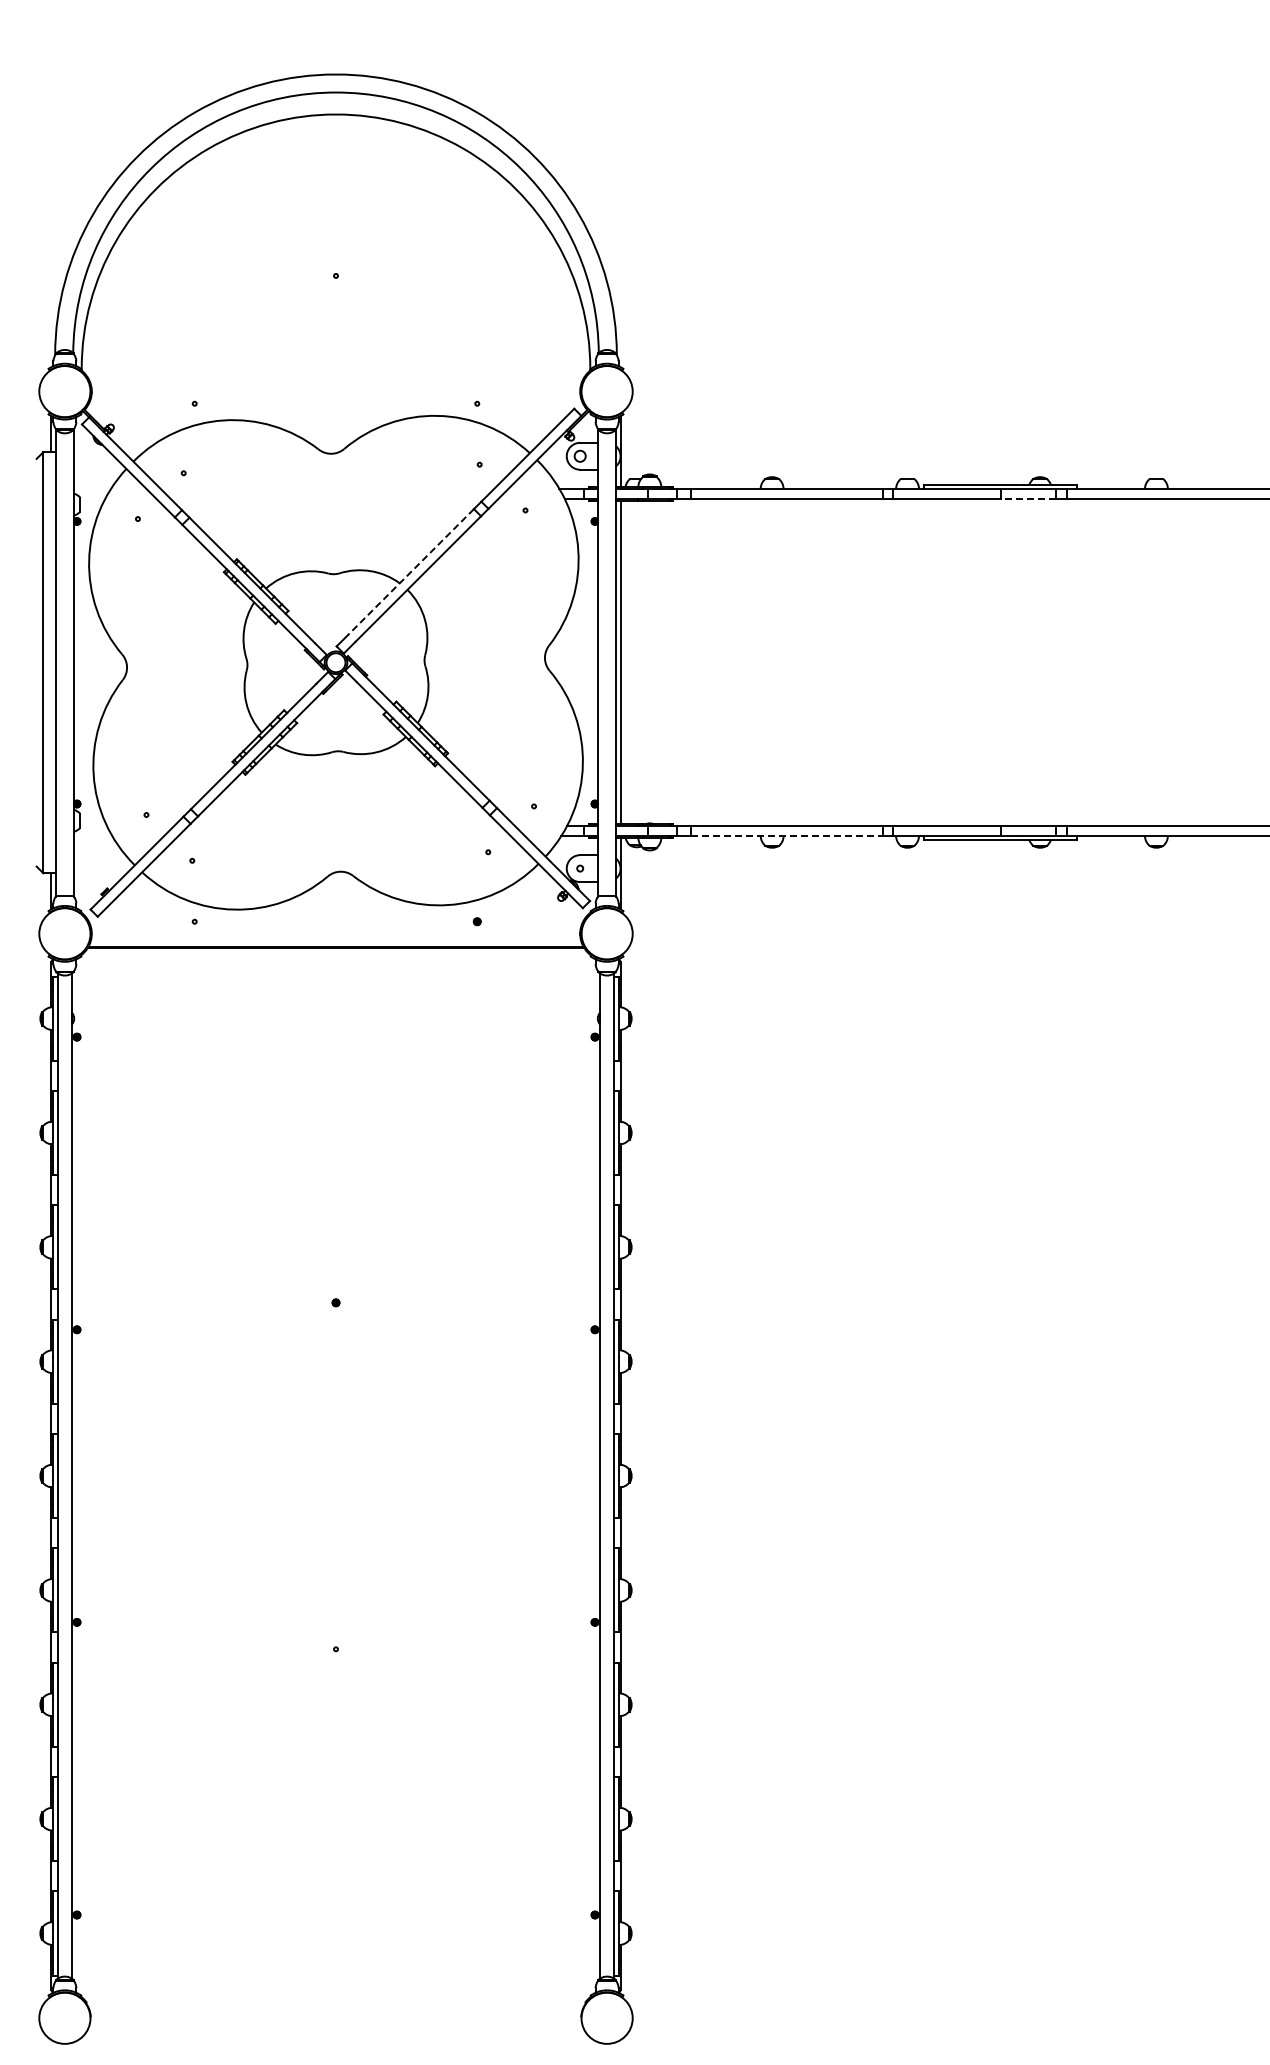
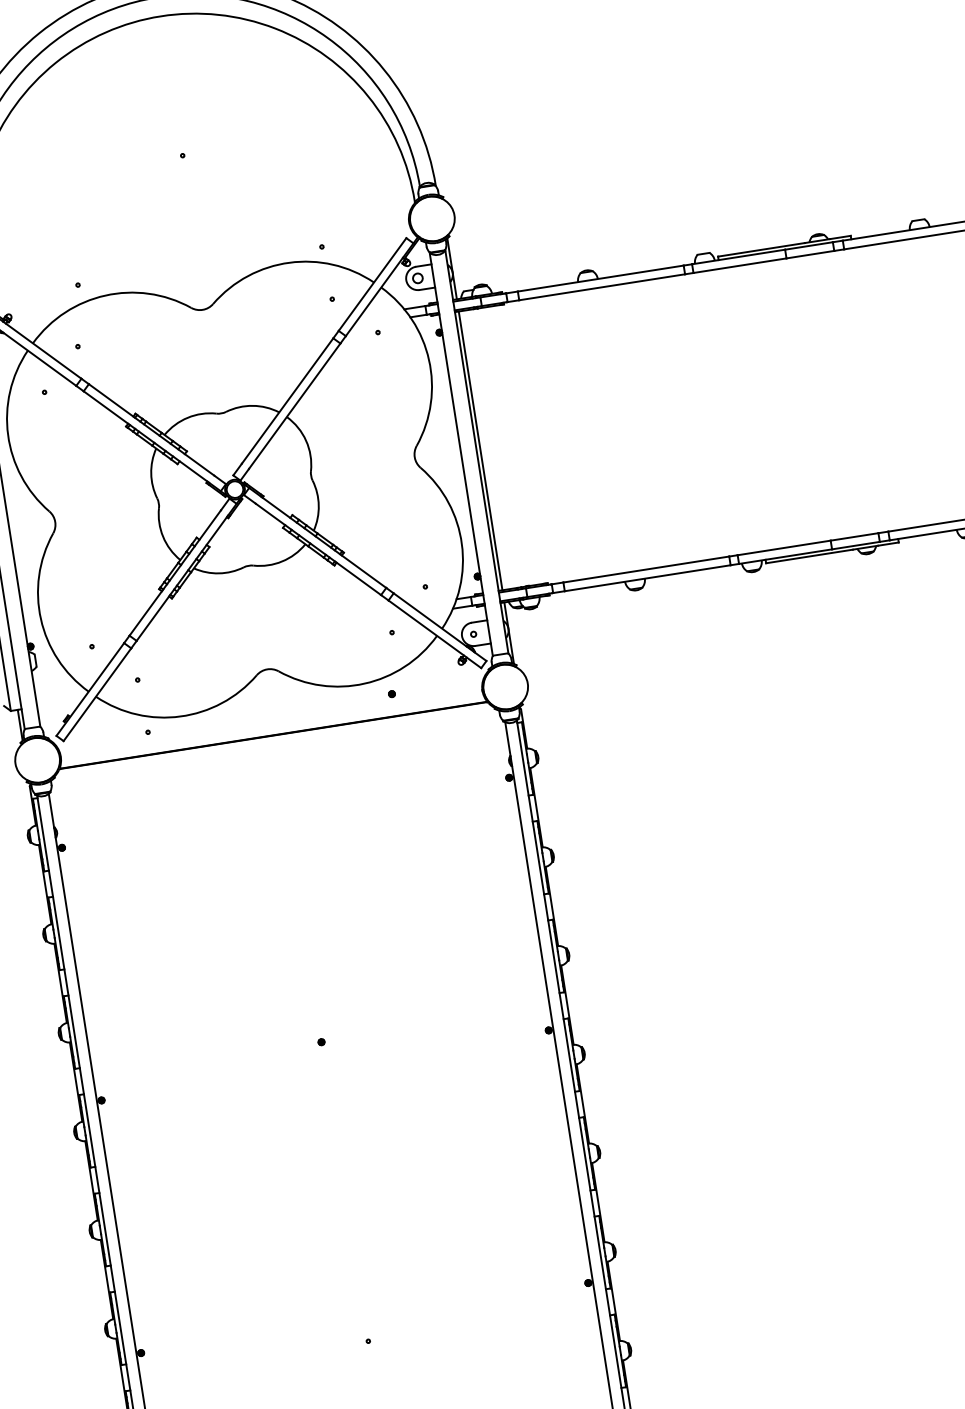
line: (1028, 498) -> (810, 254), dashed -> solid
line: (411, 571) -> (287, 400), dashed -> solid
line: (787, 836) -> (648, 578), dashed -> solid

